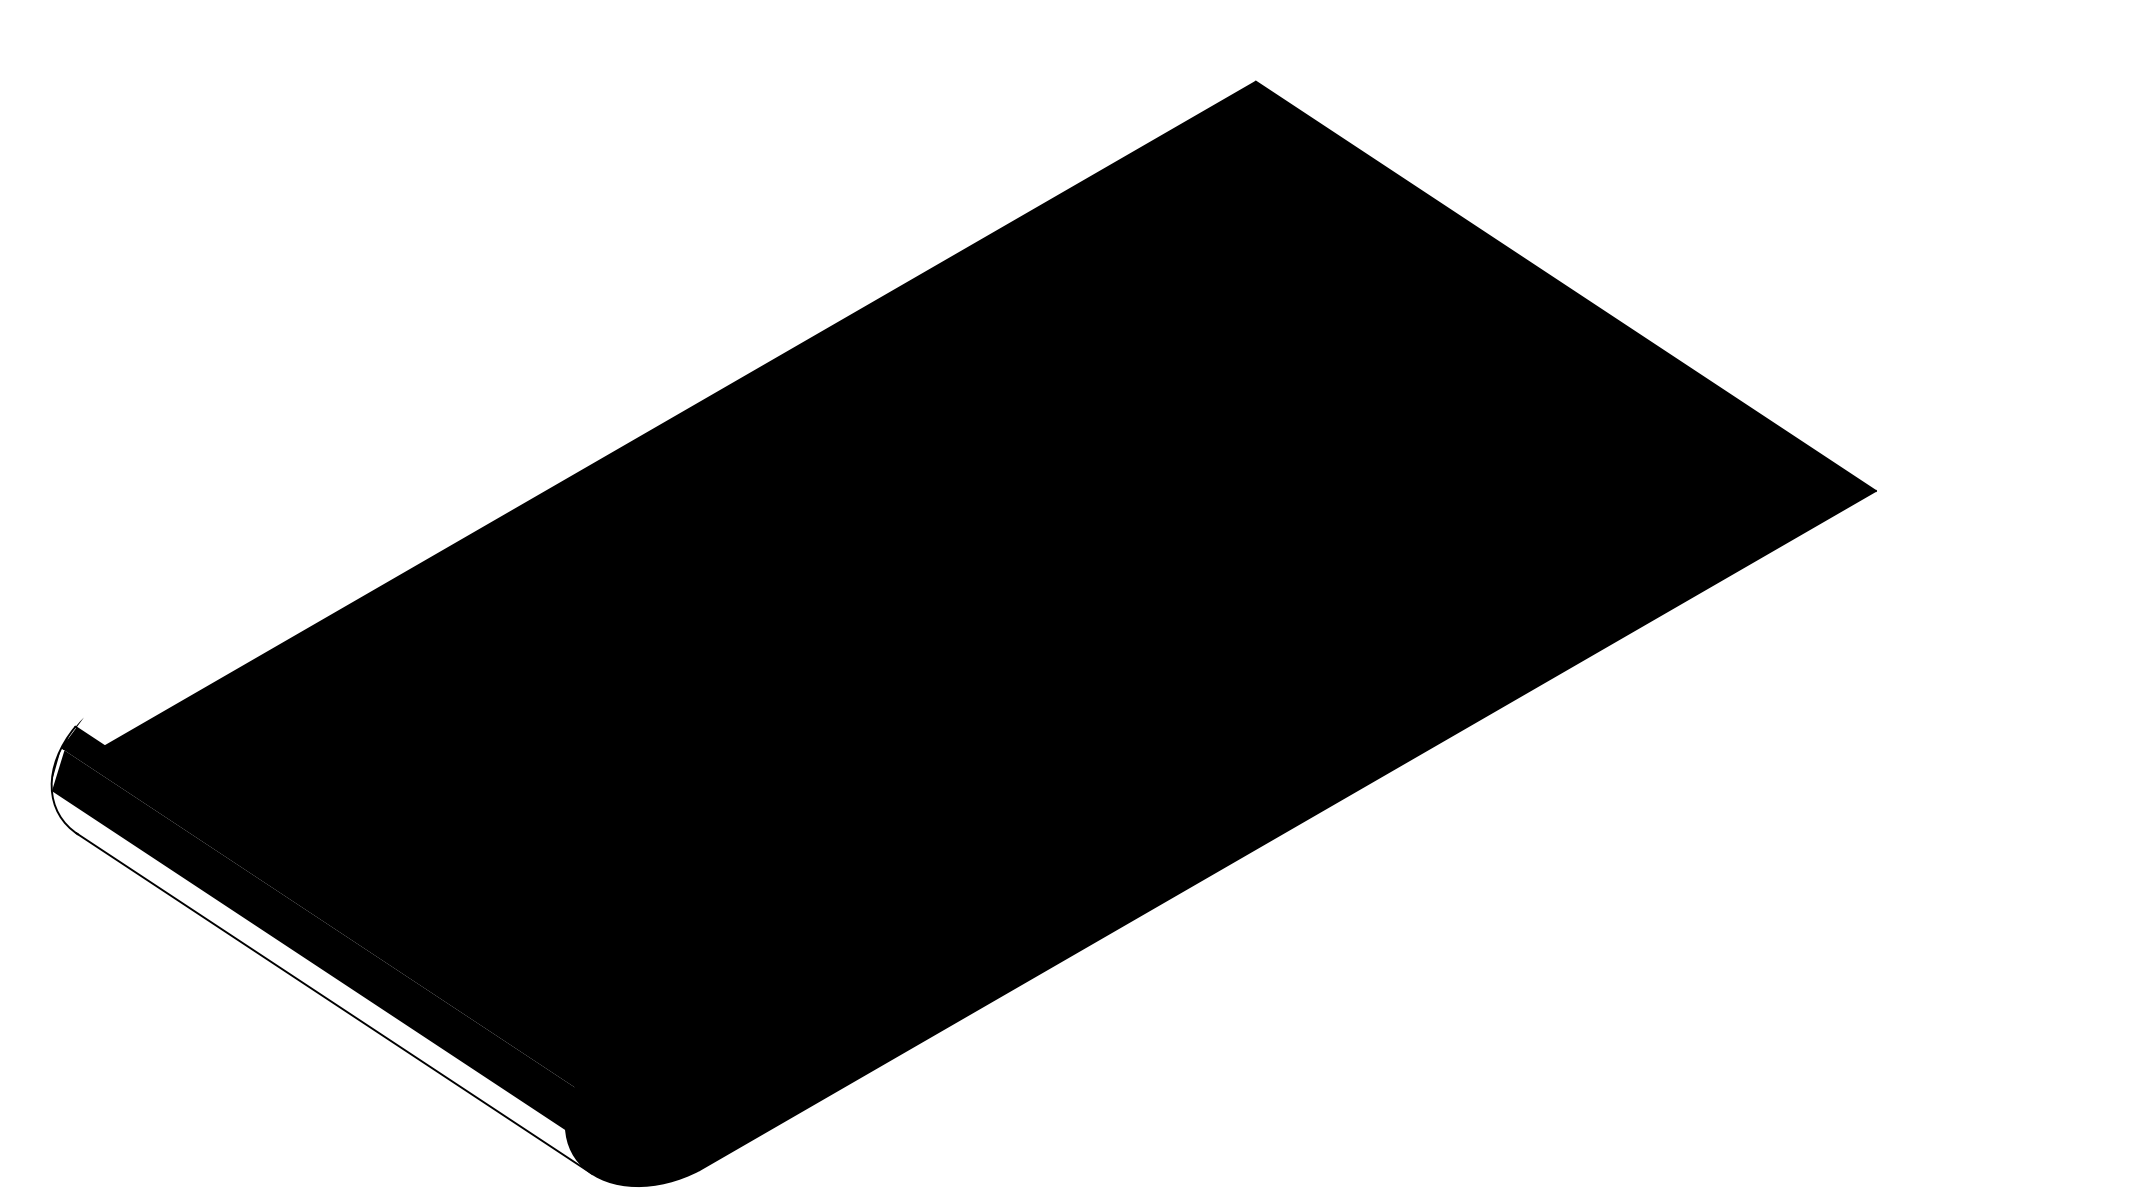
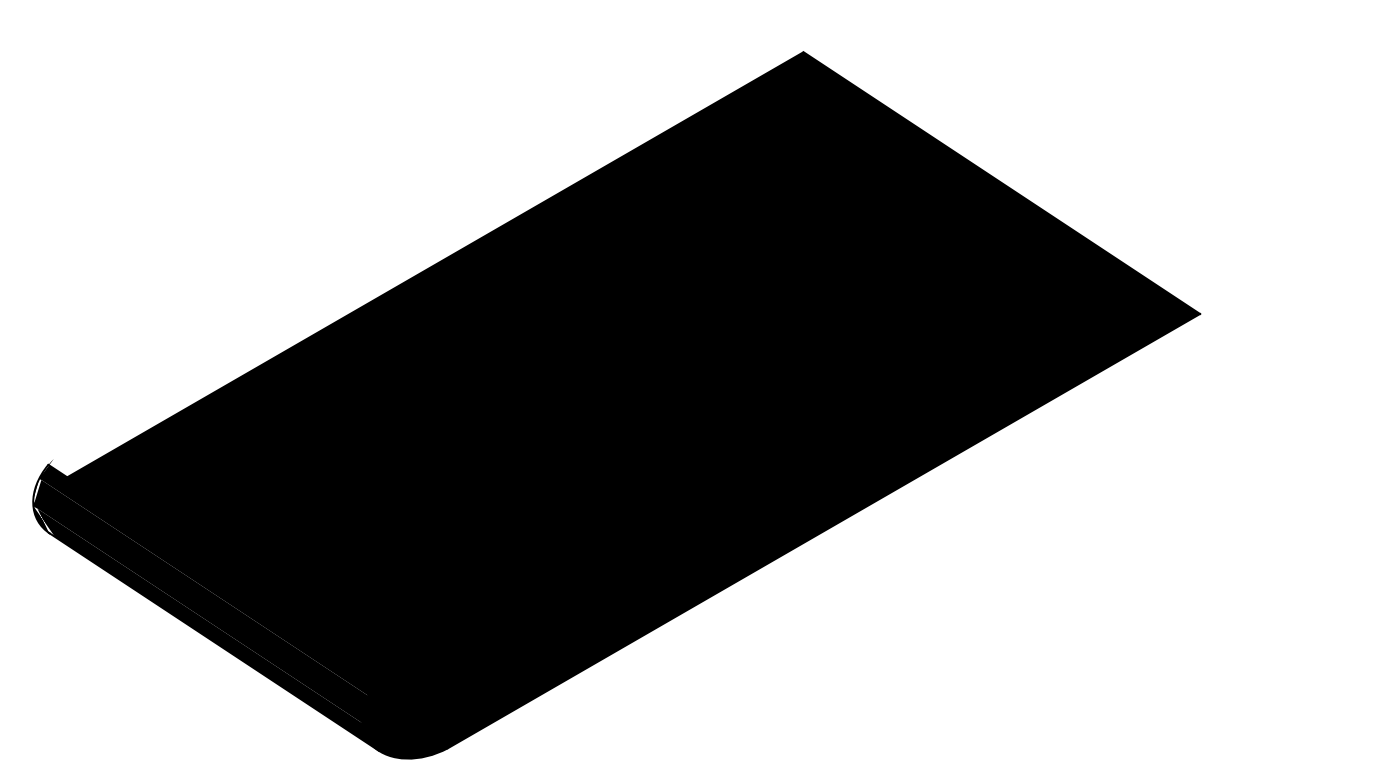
fill: (325, 979) -> (208, 626), added

